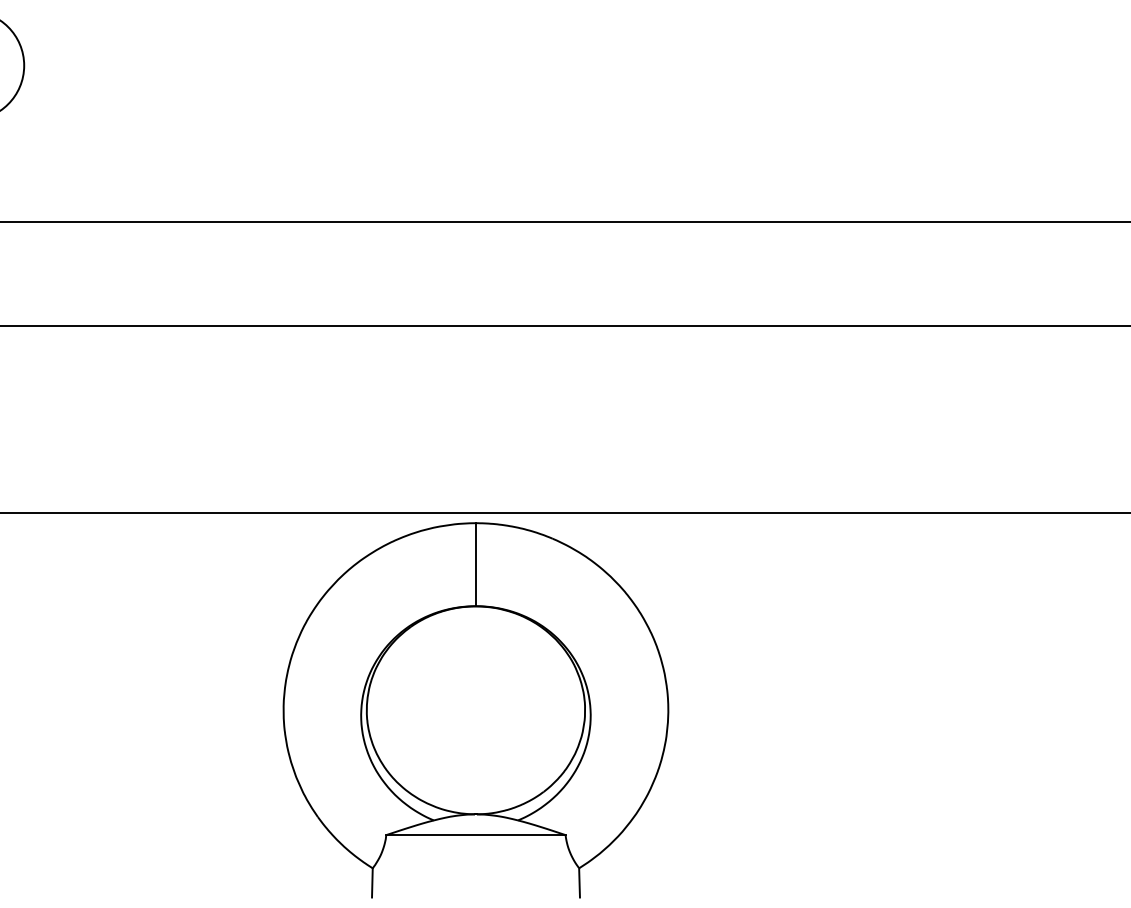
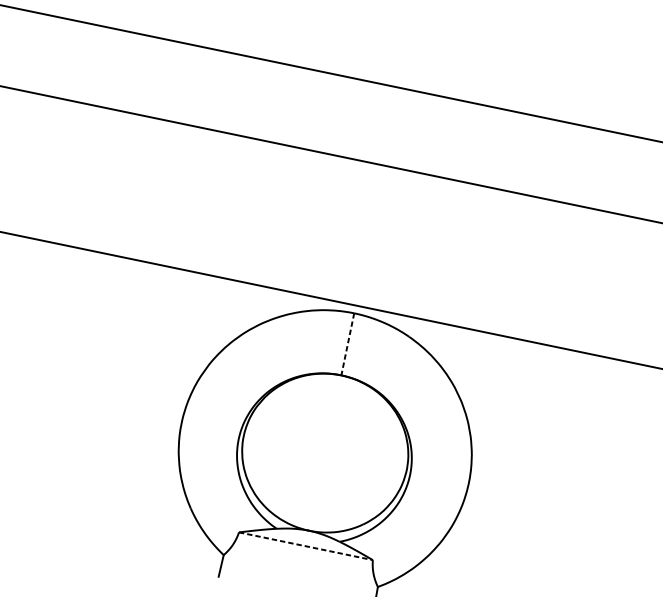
line: (476, 564) -> (348, 344), solid -> dashed
line: (475, 835) -> (305, 546), solid -> dashed

